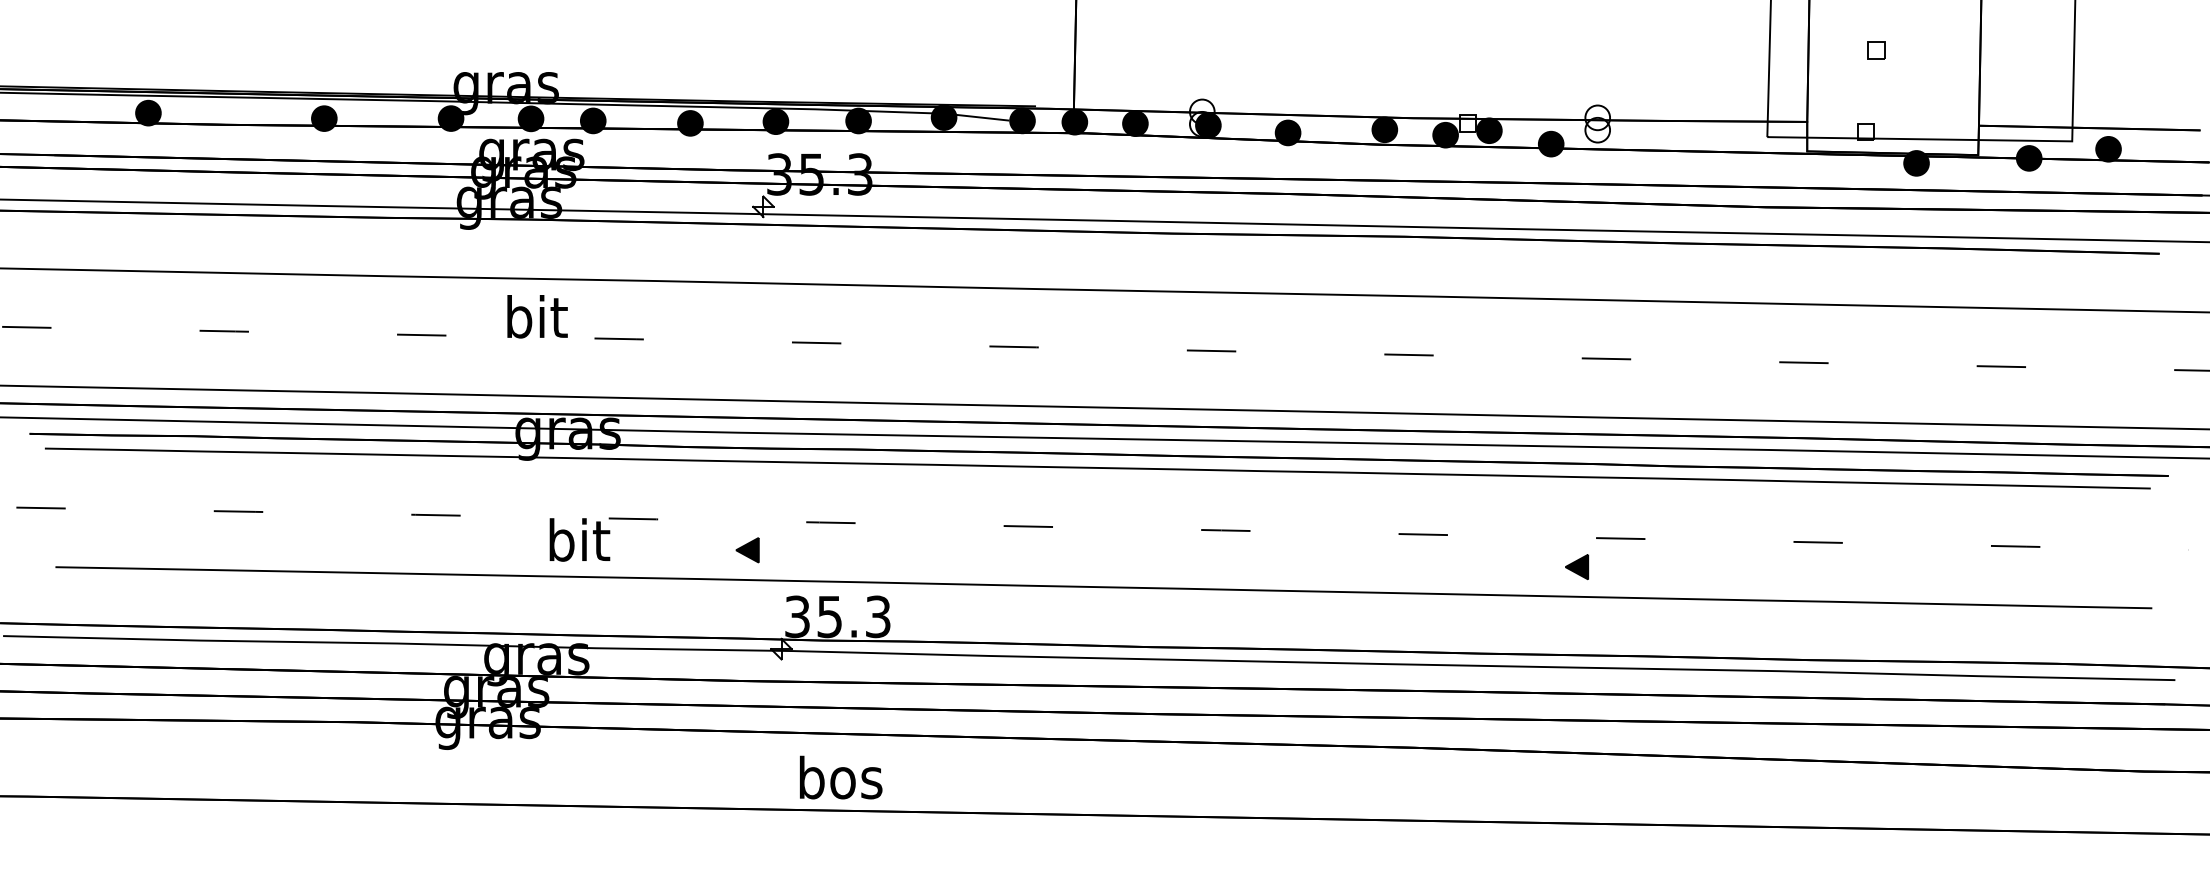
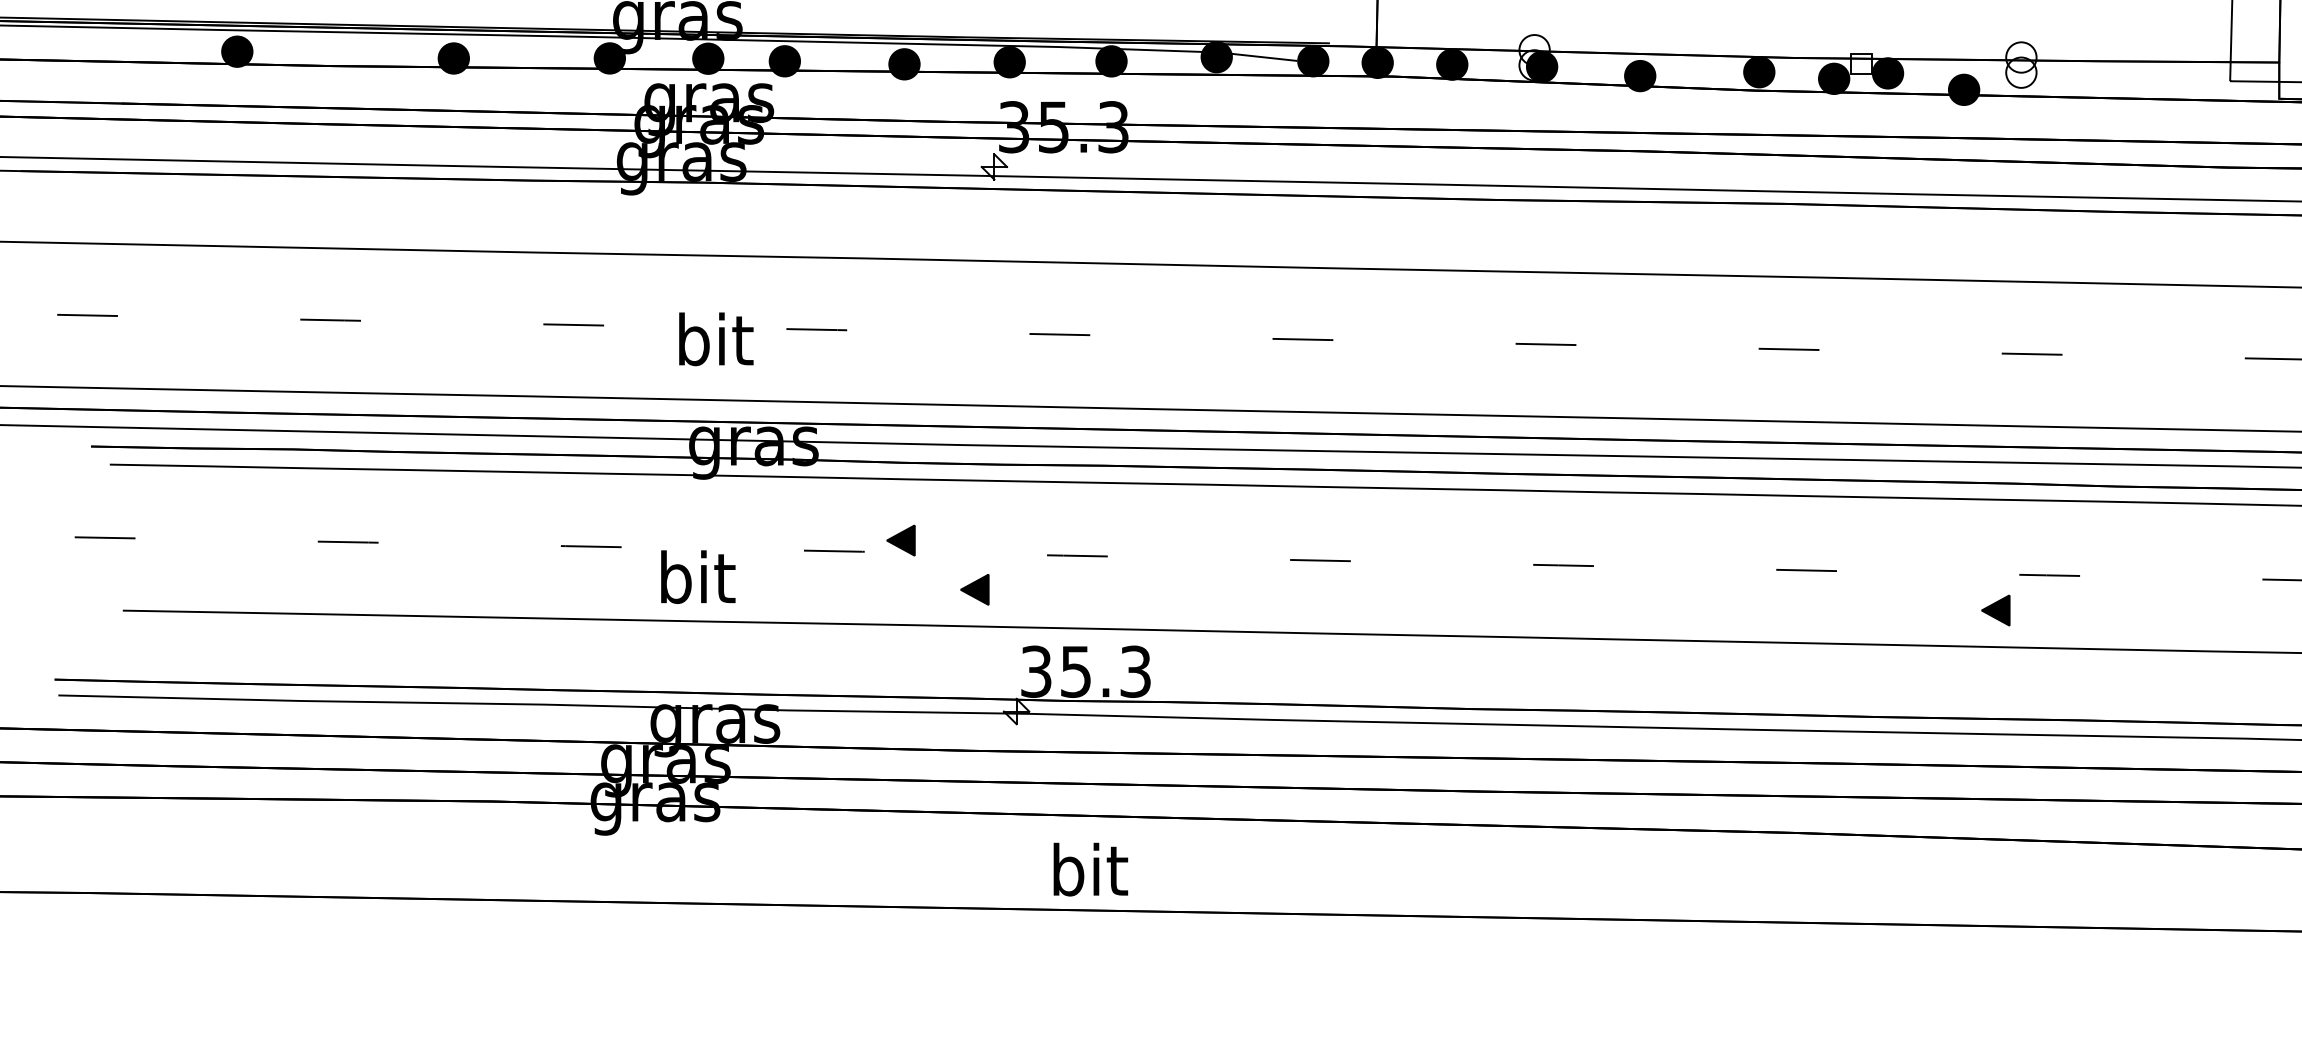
text: (537, 316) -> (716, 338), moved
part: (687, 510) -> (900, 540), added
text: (579, 539) -> (697, 576), moved
text: (840, 777) -> (1089, 869), bos -> bit

